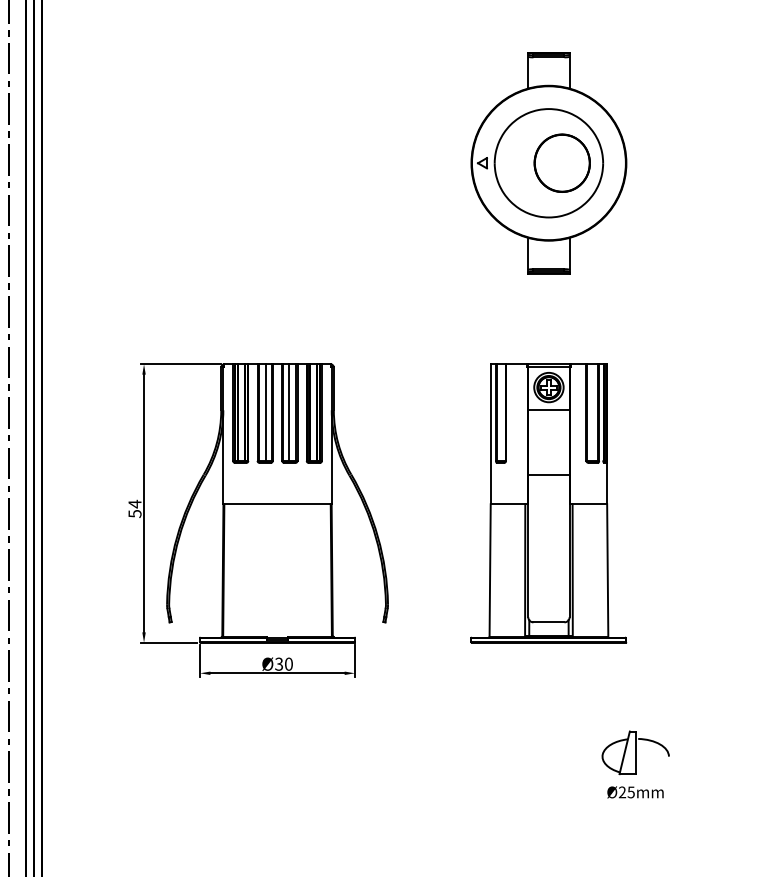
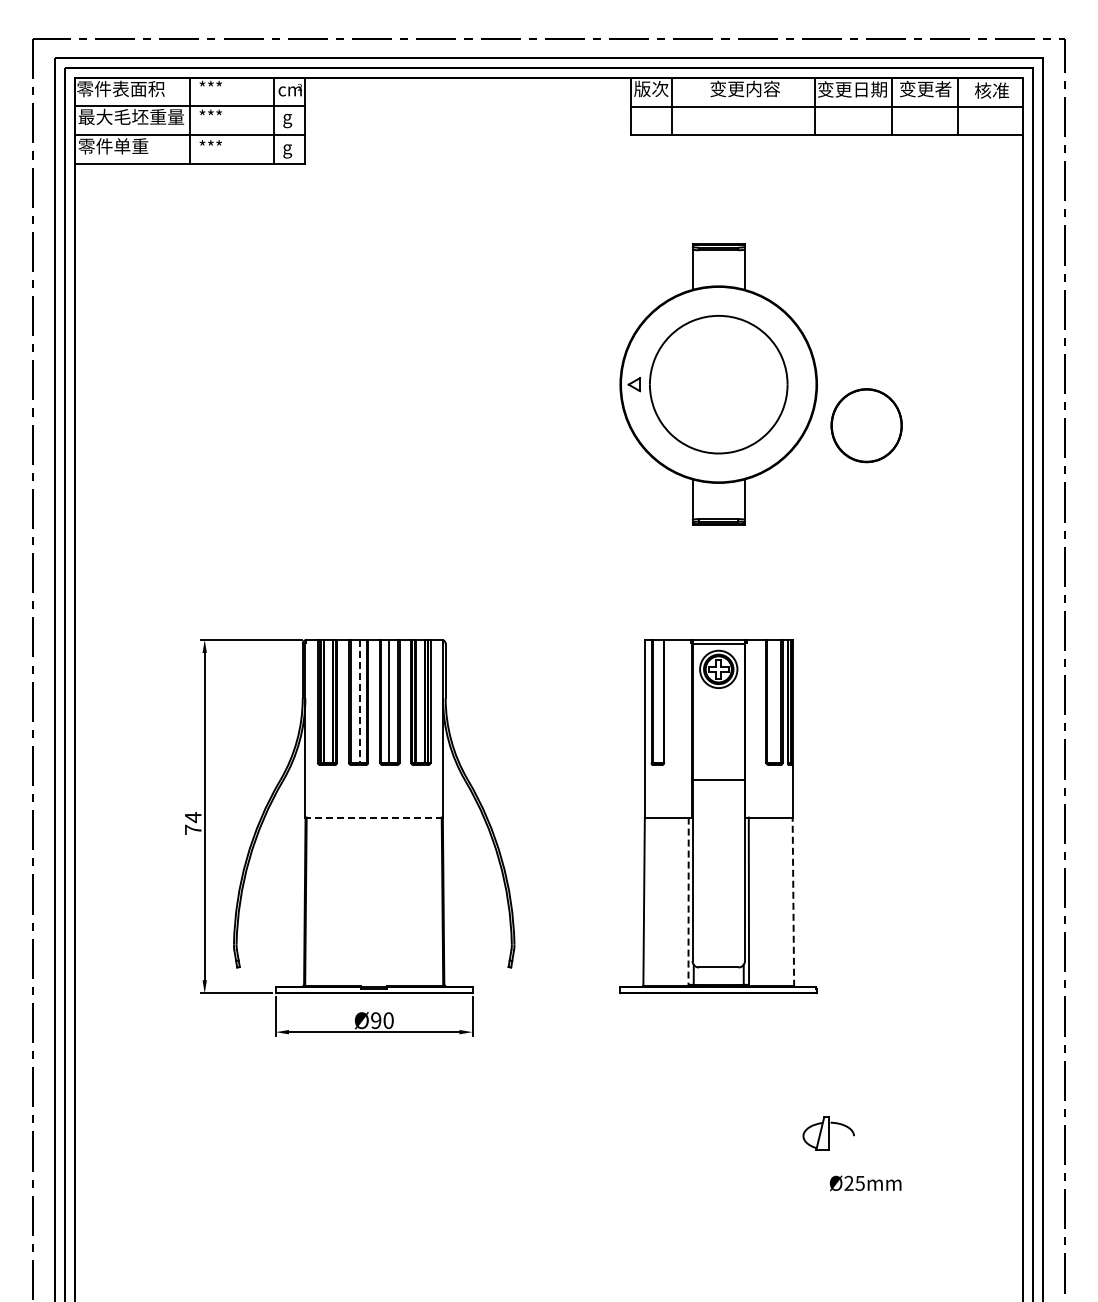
part: (562, 163) -> (866, 425), moved
line: (548, 410) -> (718, 698), removed
line: (265, 412) -> (359, 701), solid -> dashed
line: (277, 504) -> (374, 817), solid -> dashed
text: (135, 513) -> (193, 829), 54 -> 74
line: (525, 570) -> (688, 901), solid -> dashed
line: (607, 571) -> (793, 902), solid -> dashed
text: (279, 664) -> (376, 1020), Ø30 -> Ø90
part: (635, 753) -> (828, 1133), size x0.6
text: (635, 792) -> (865, 1183), moved

